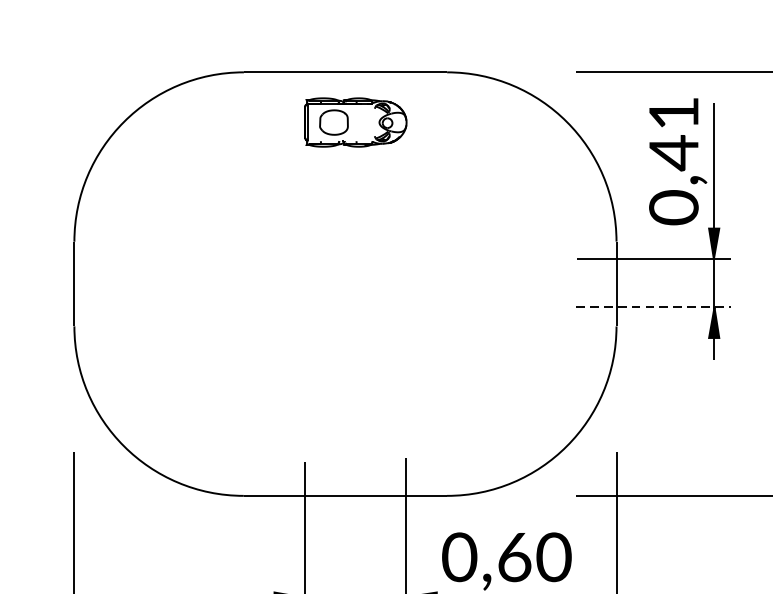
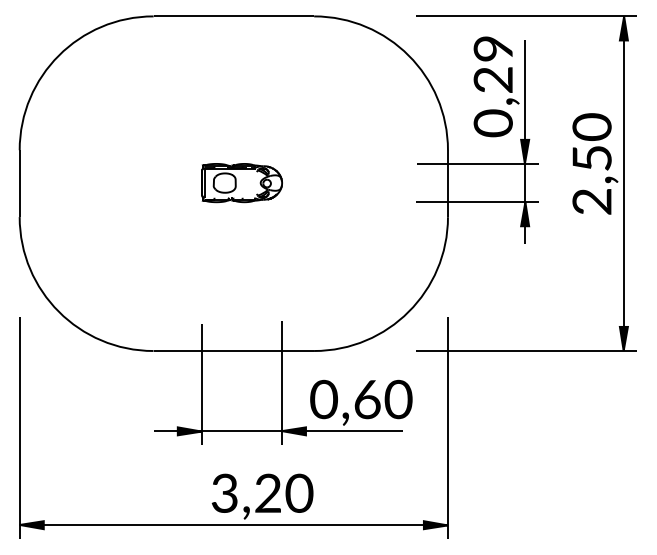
part: (355, 123) -> (241, 183), moved
text: (672, 134) -> (492, 65), 0,41 -> 0,29
line: (653, 307) -> (477, 202), dashed -> solid

